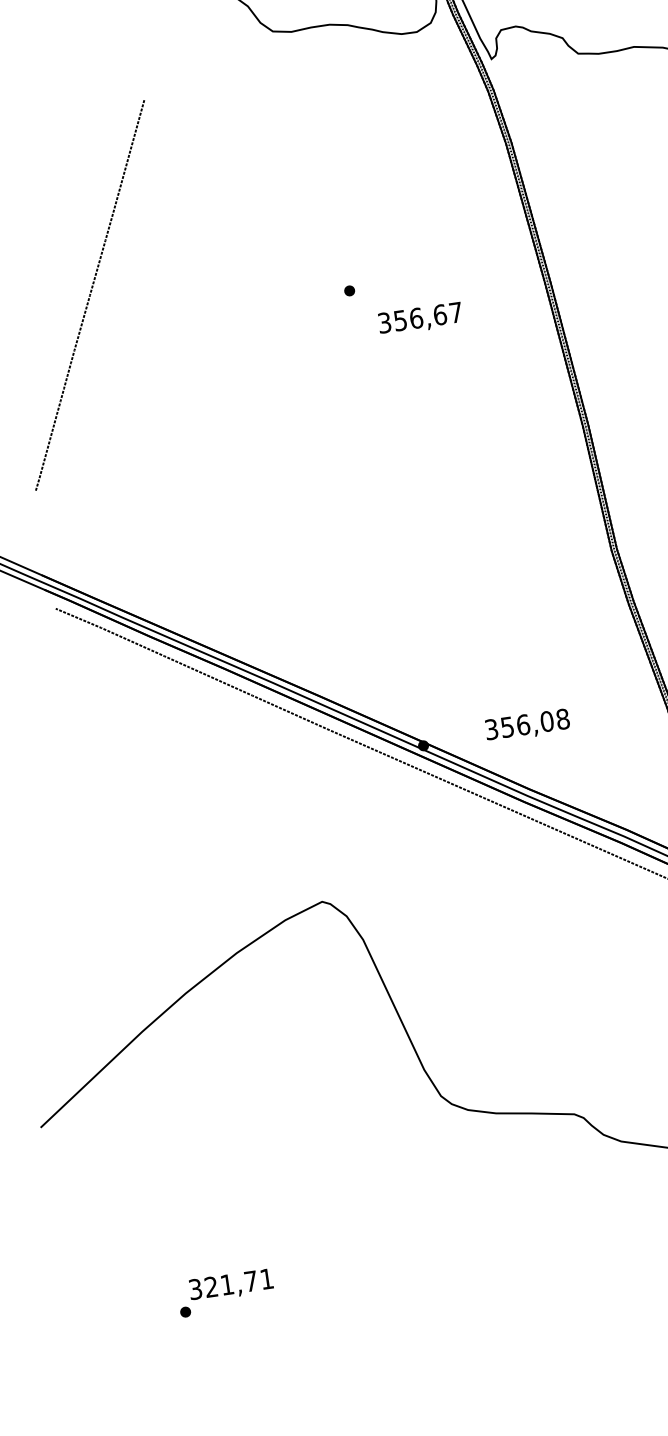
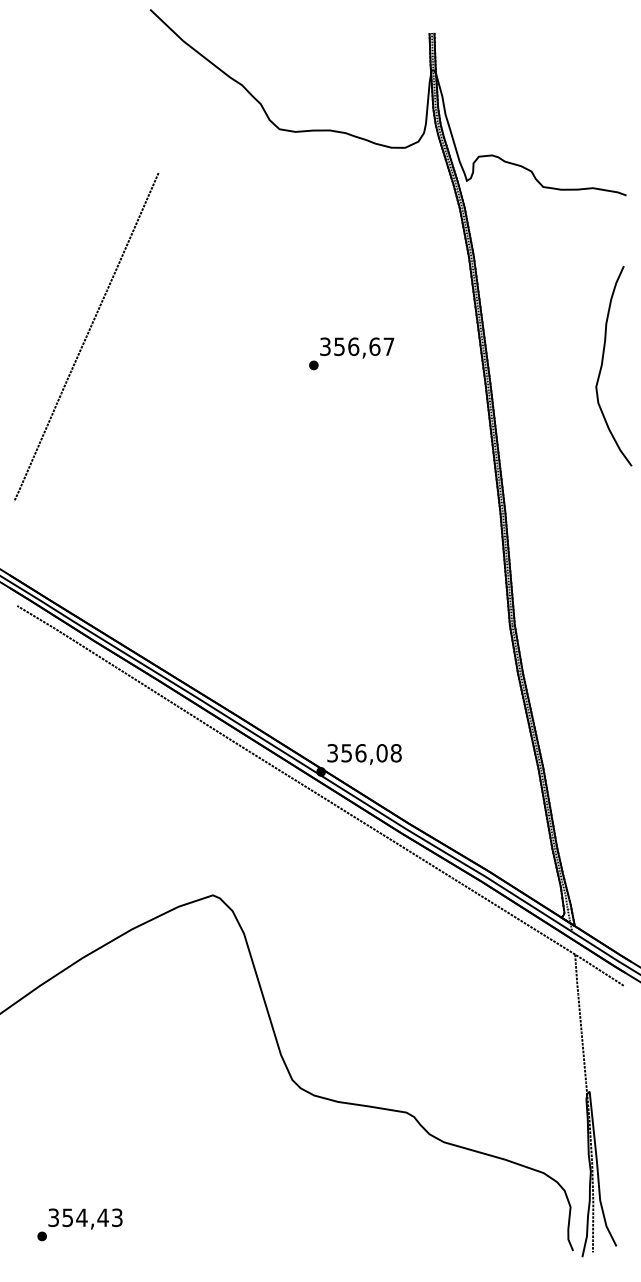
text: (420, 318) -> (357, 347), moved
text: (527, 725) -> (364, 754), moved
text: (239, 1282) -> (92, 1217), 321,71 -> 354,43

